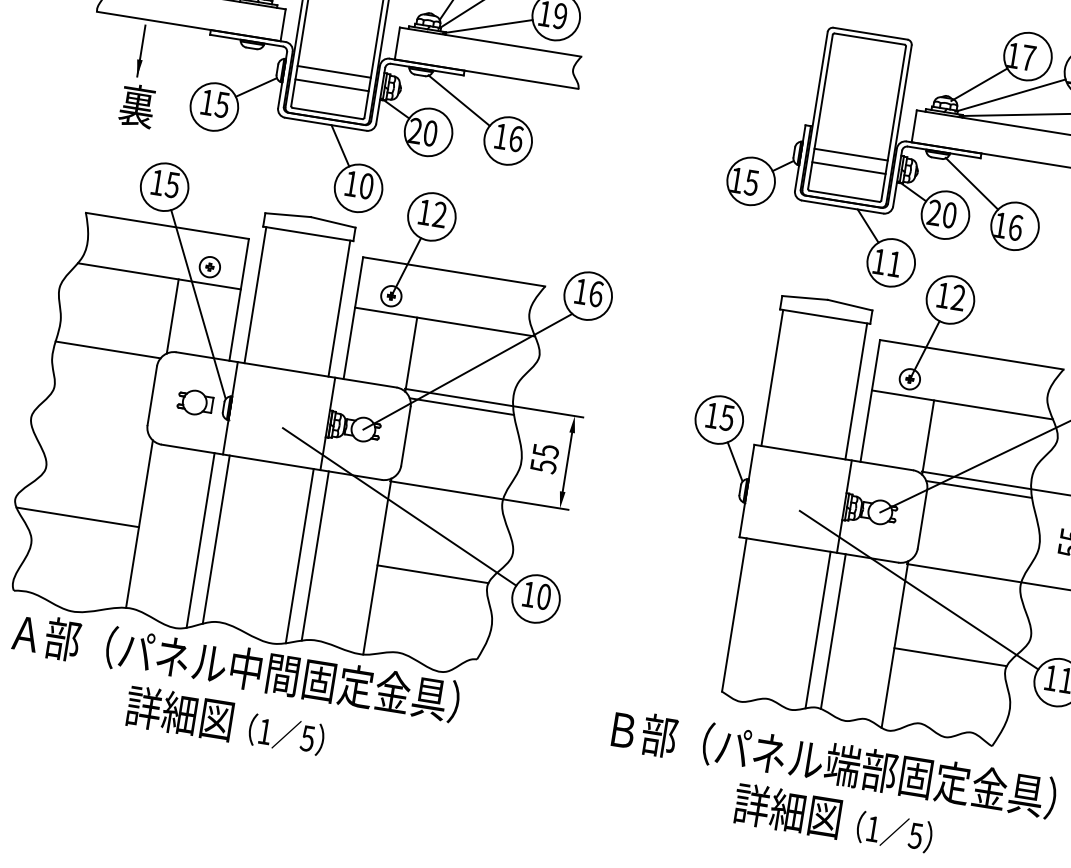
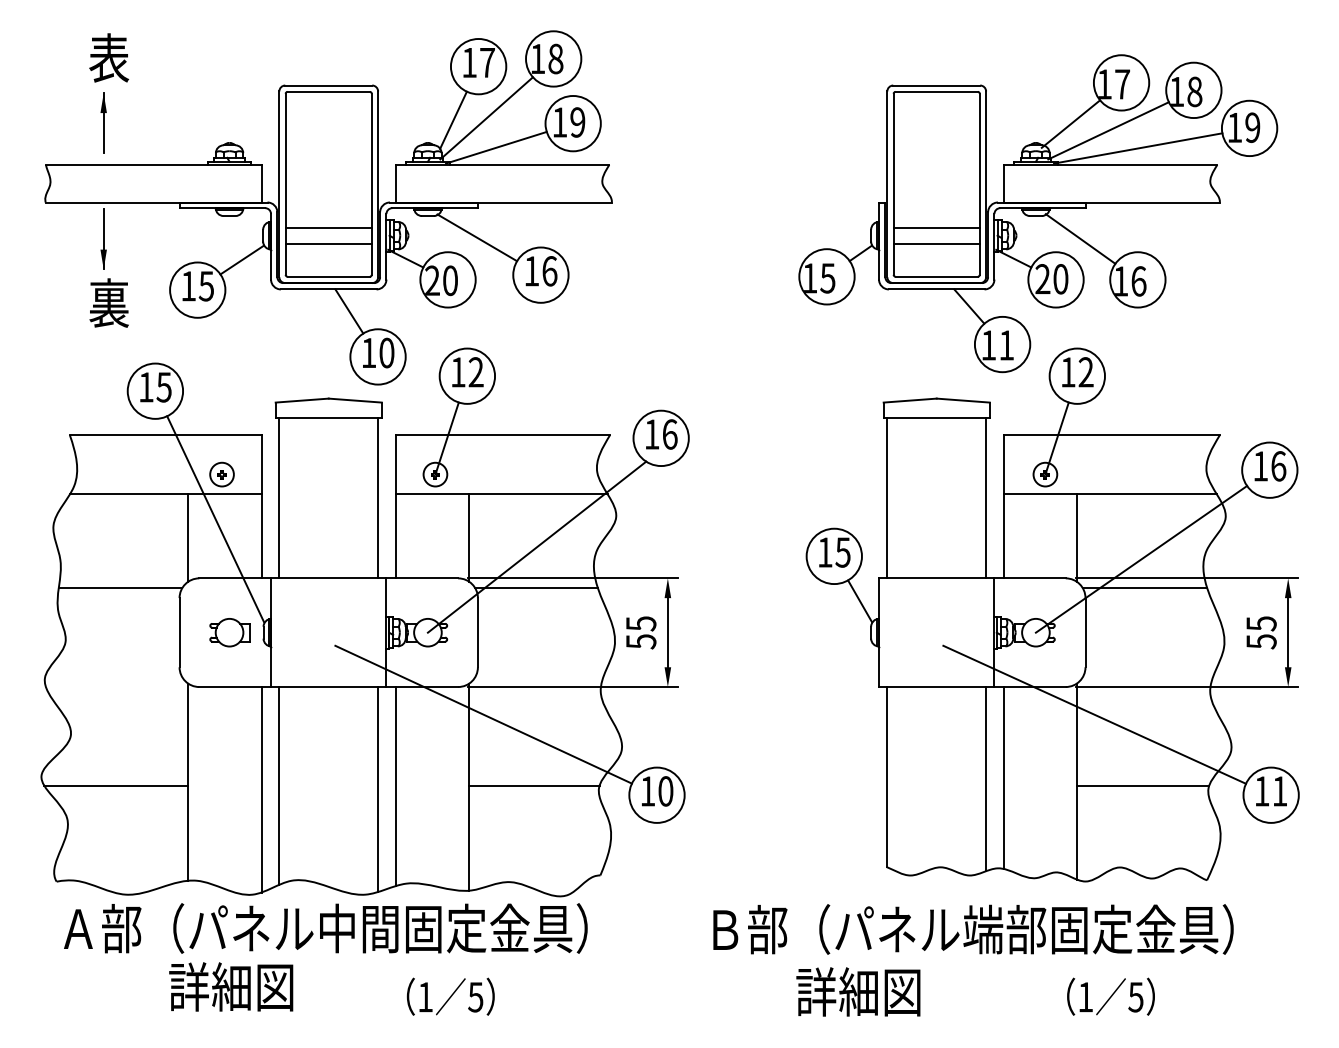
text: (179, 713) -> (231, 986), moved
text: (286, 734) -> (450, 996), moved
text: (834, 763) -> (973, 929), moved
text: (787, 810) -> (858, 991), moved

